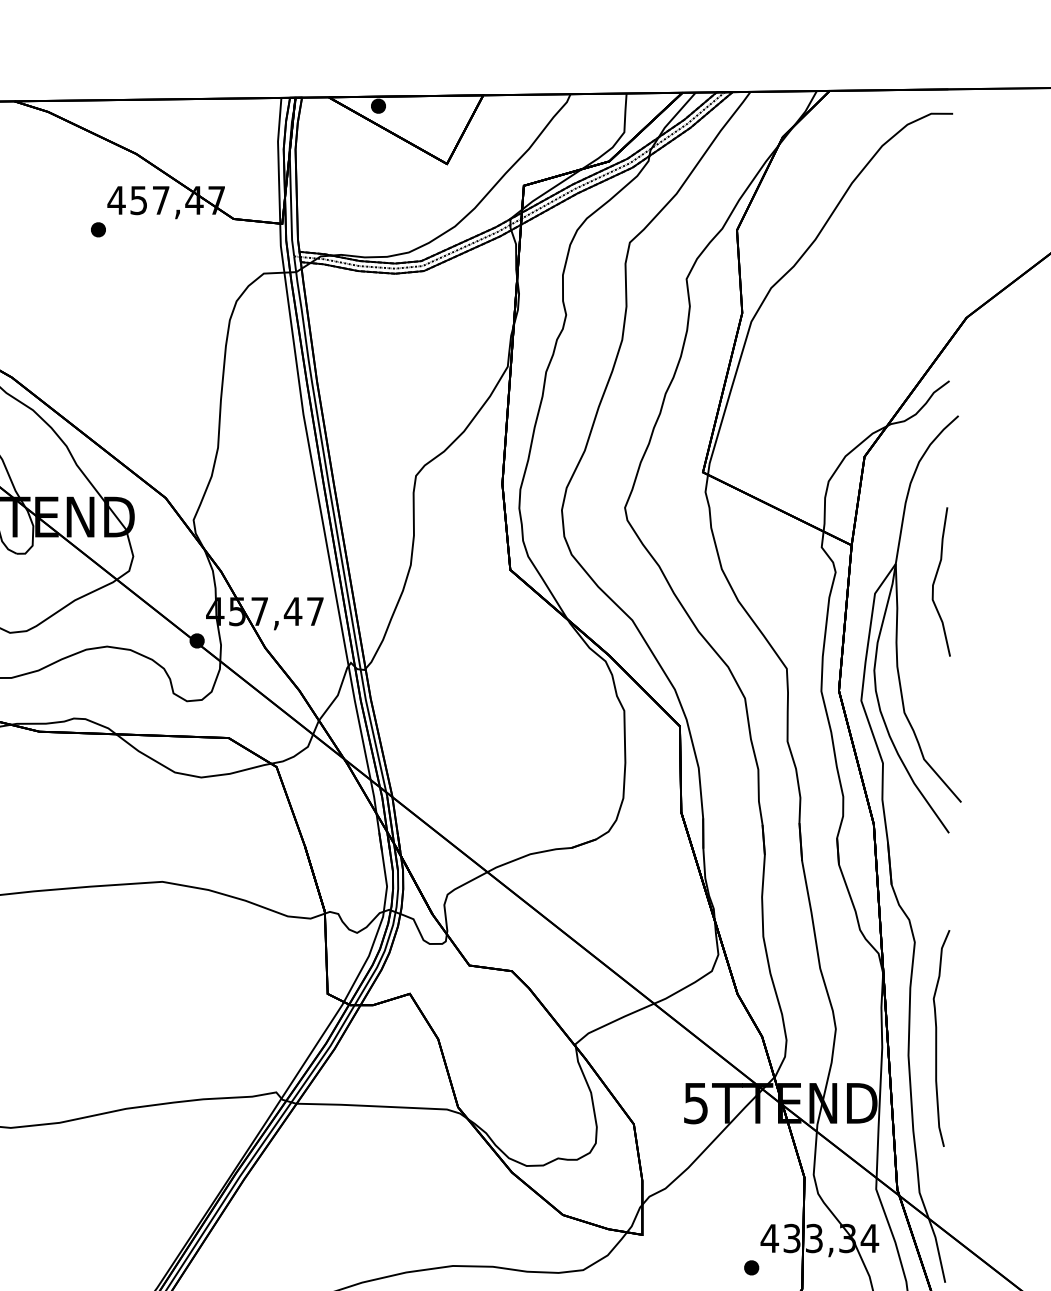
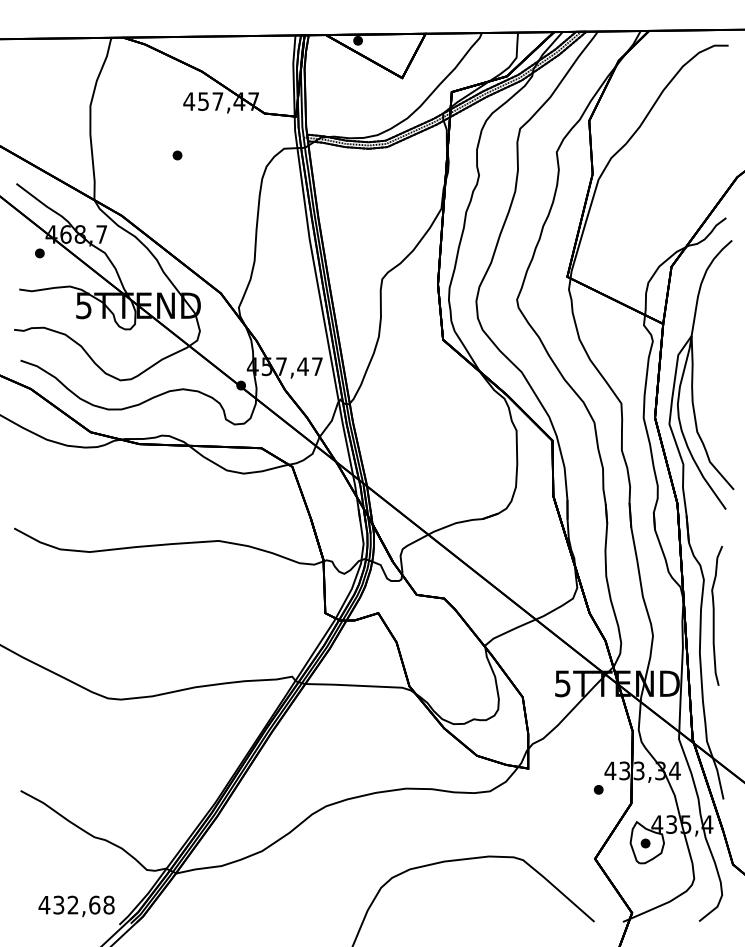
part: (98, 229) -> (177, 155), moved
curve: (935, 581) -> (717, 347), removed
curve: (937, 1037) -> (714, 615), moved

